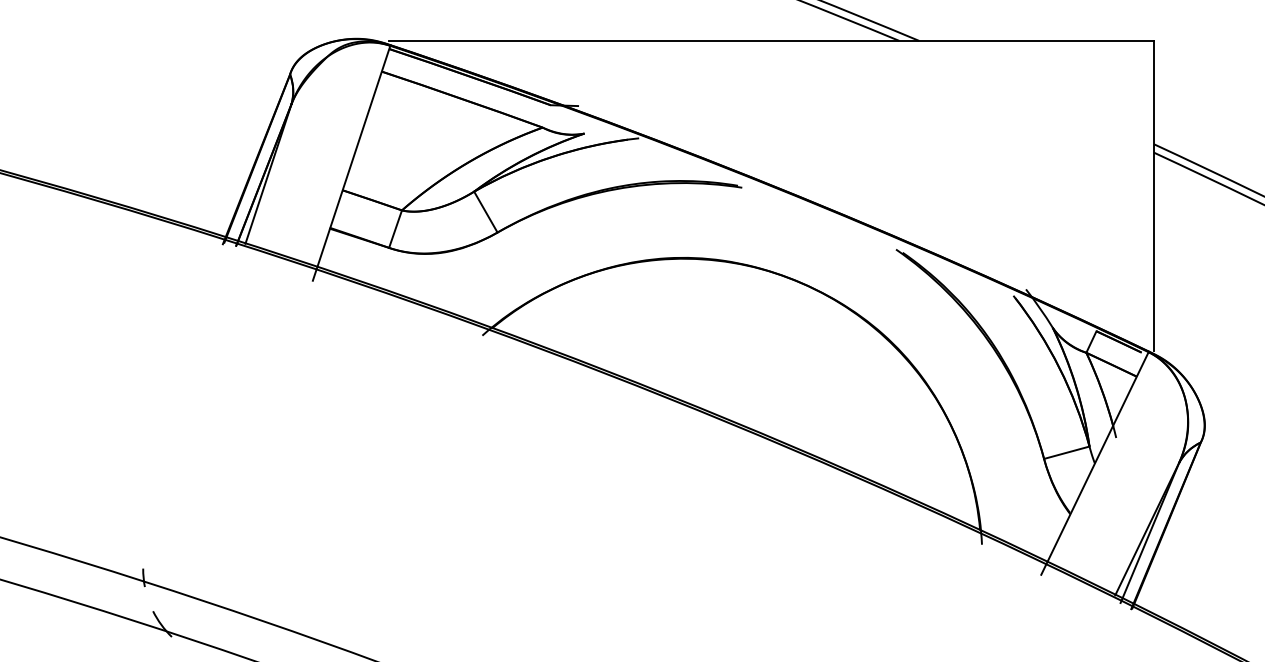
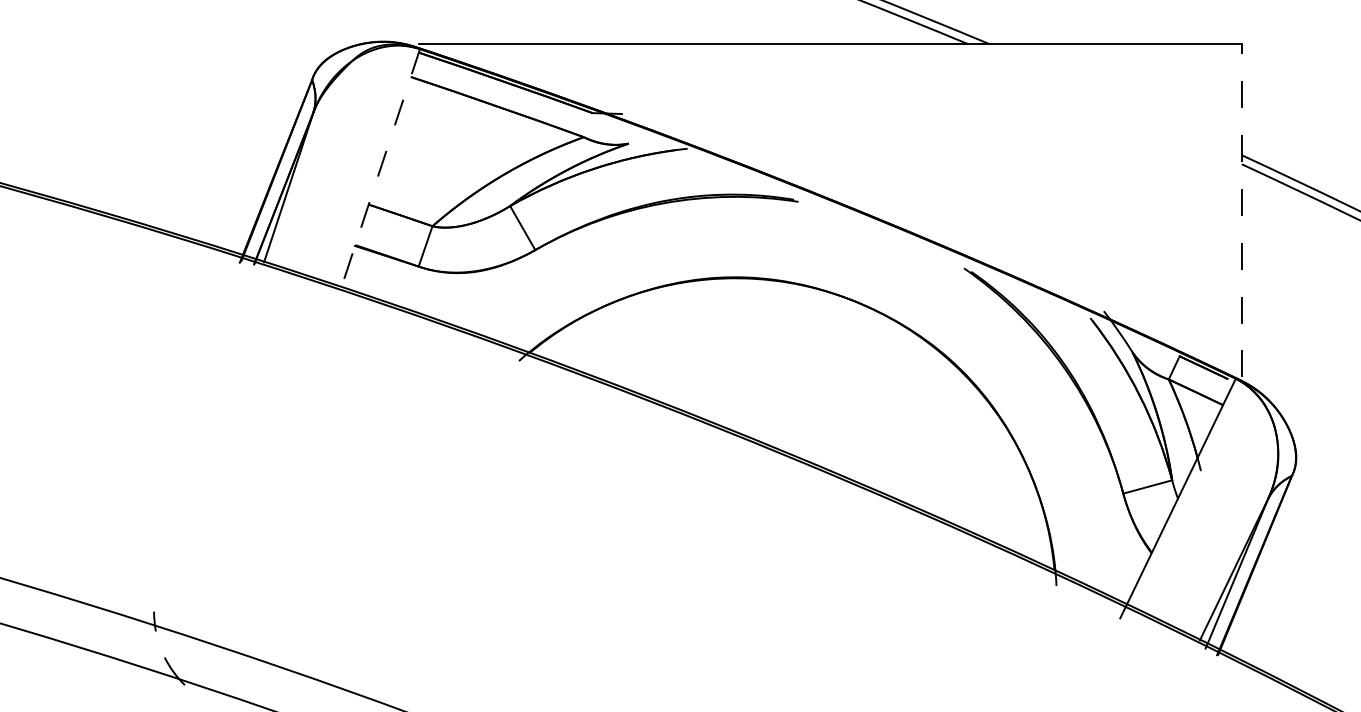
line: (351, 163) -> (378, 175), solid -> dashed
line: (1153, 195) -> (1241, 210), solid -> dashed

